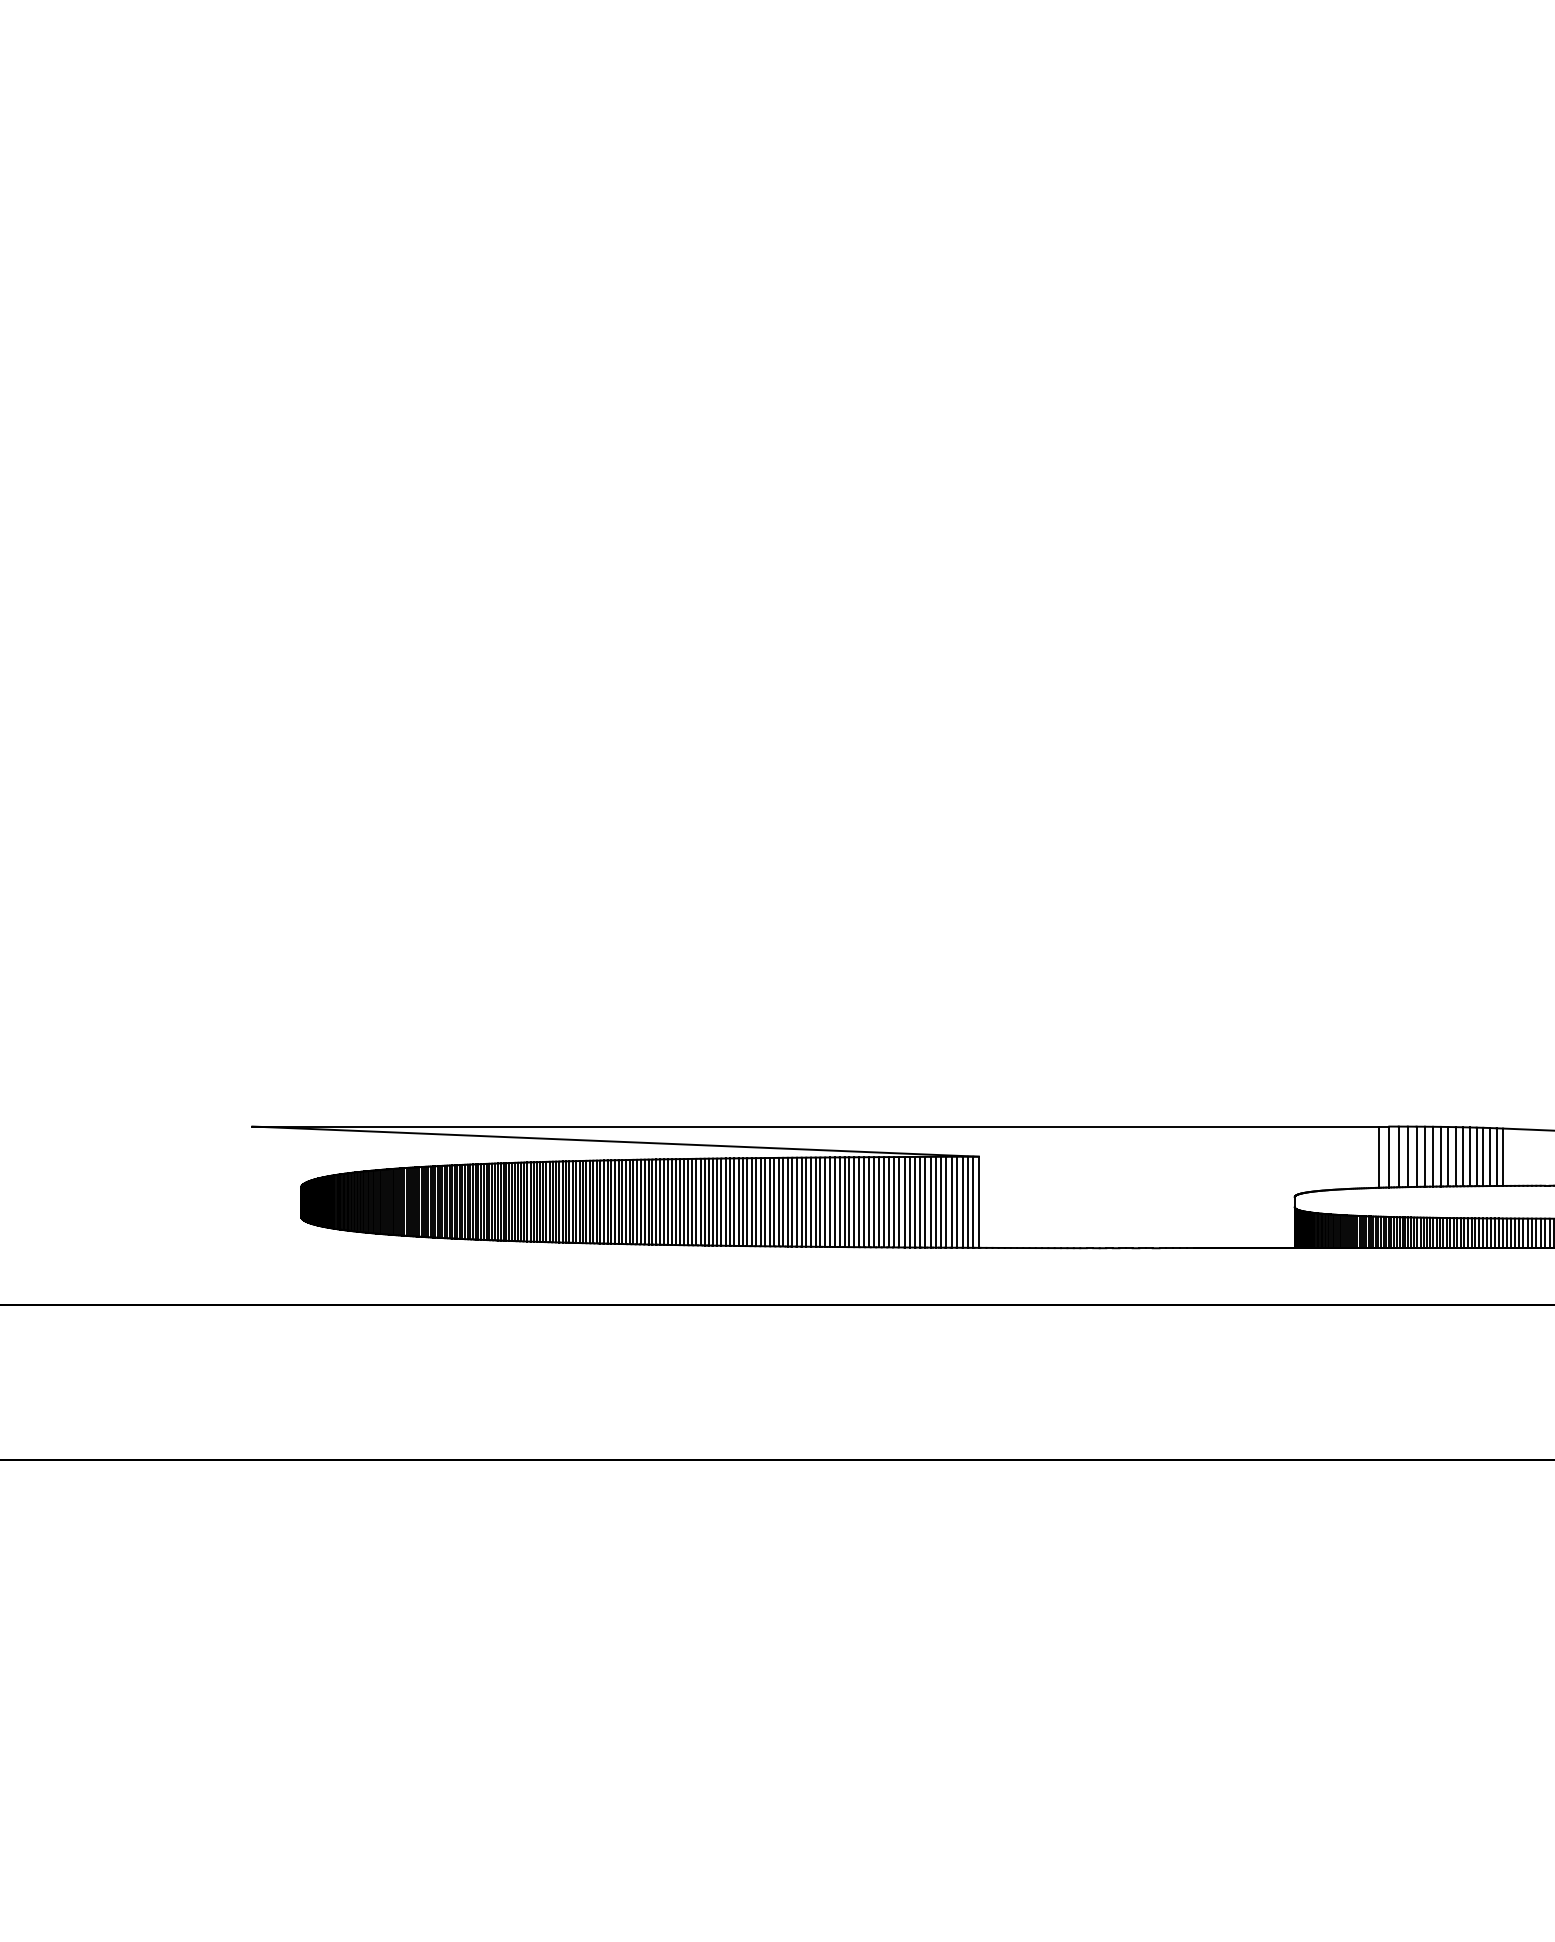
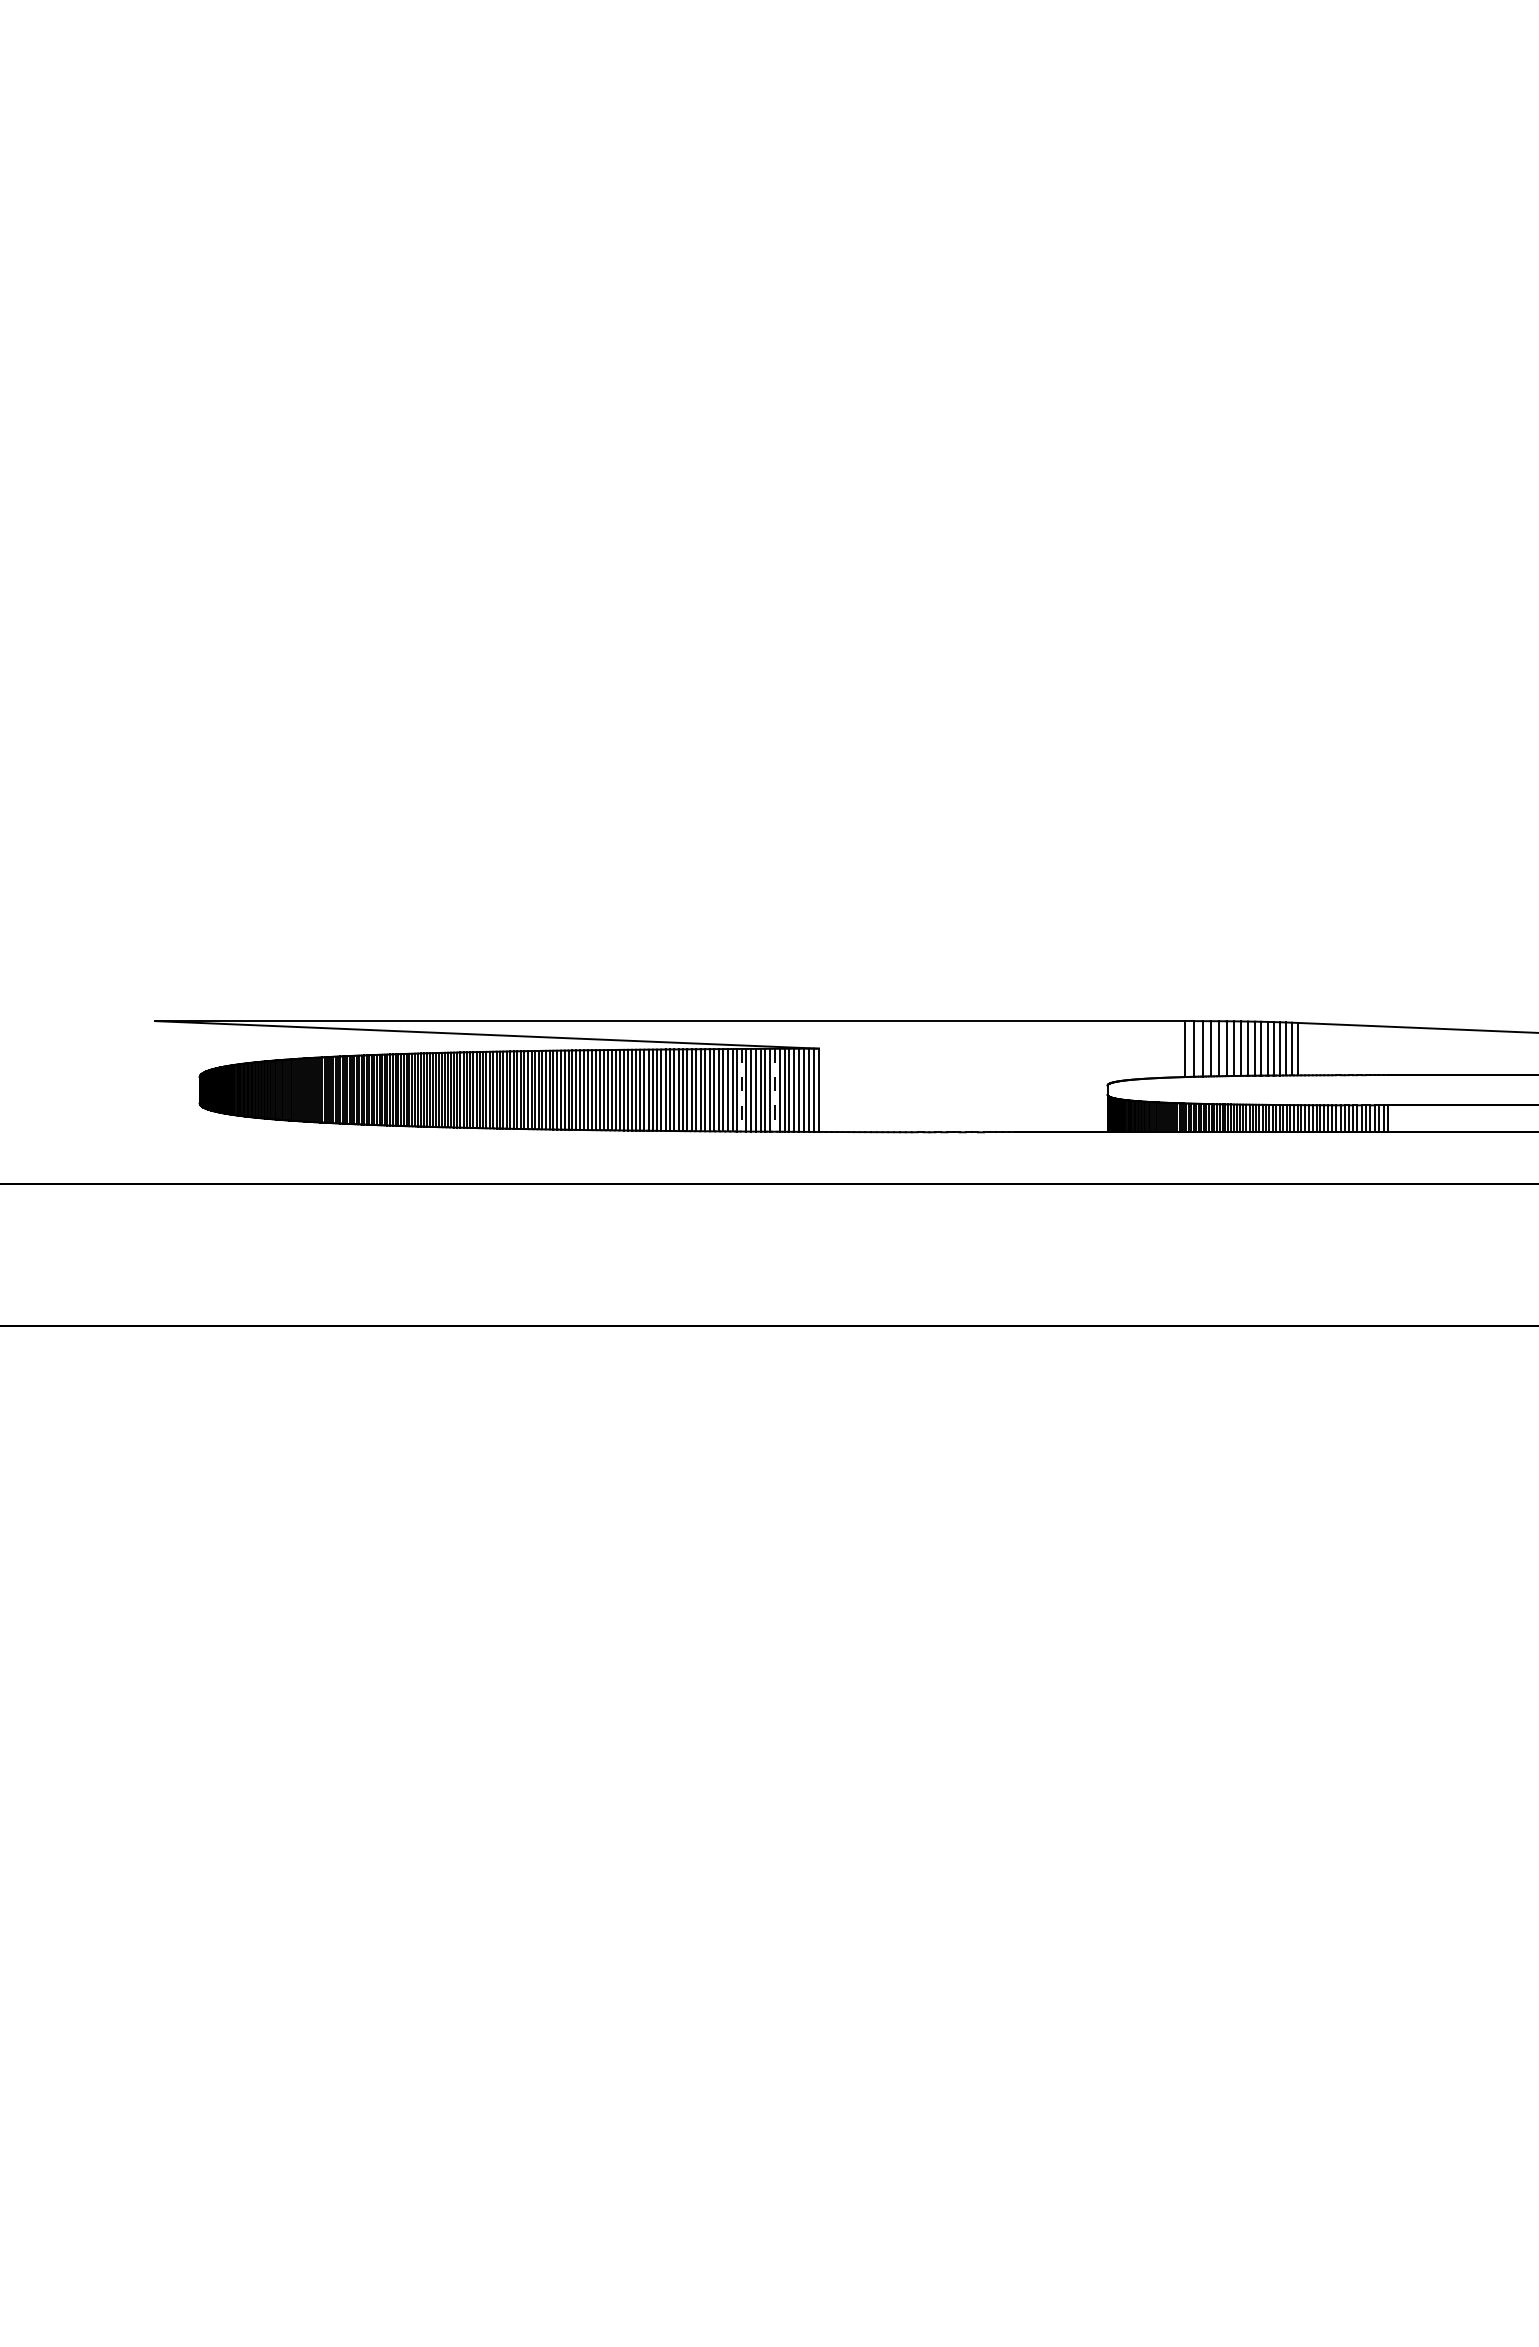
line: (893, 1202) -> (741, 1090), solid -> dashed
line: (930, 1202) -> (774, 1090), solid -> dashed

